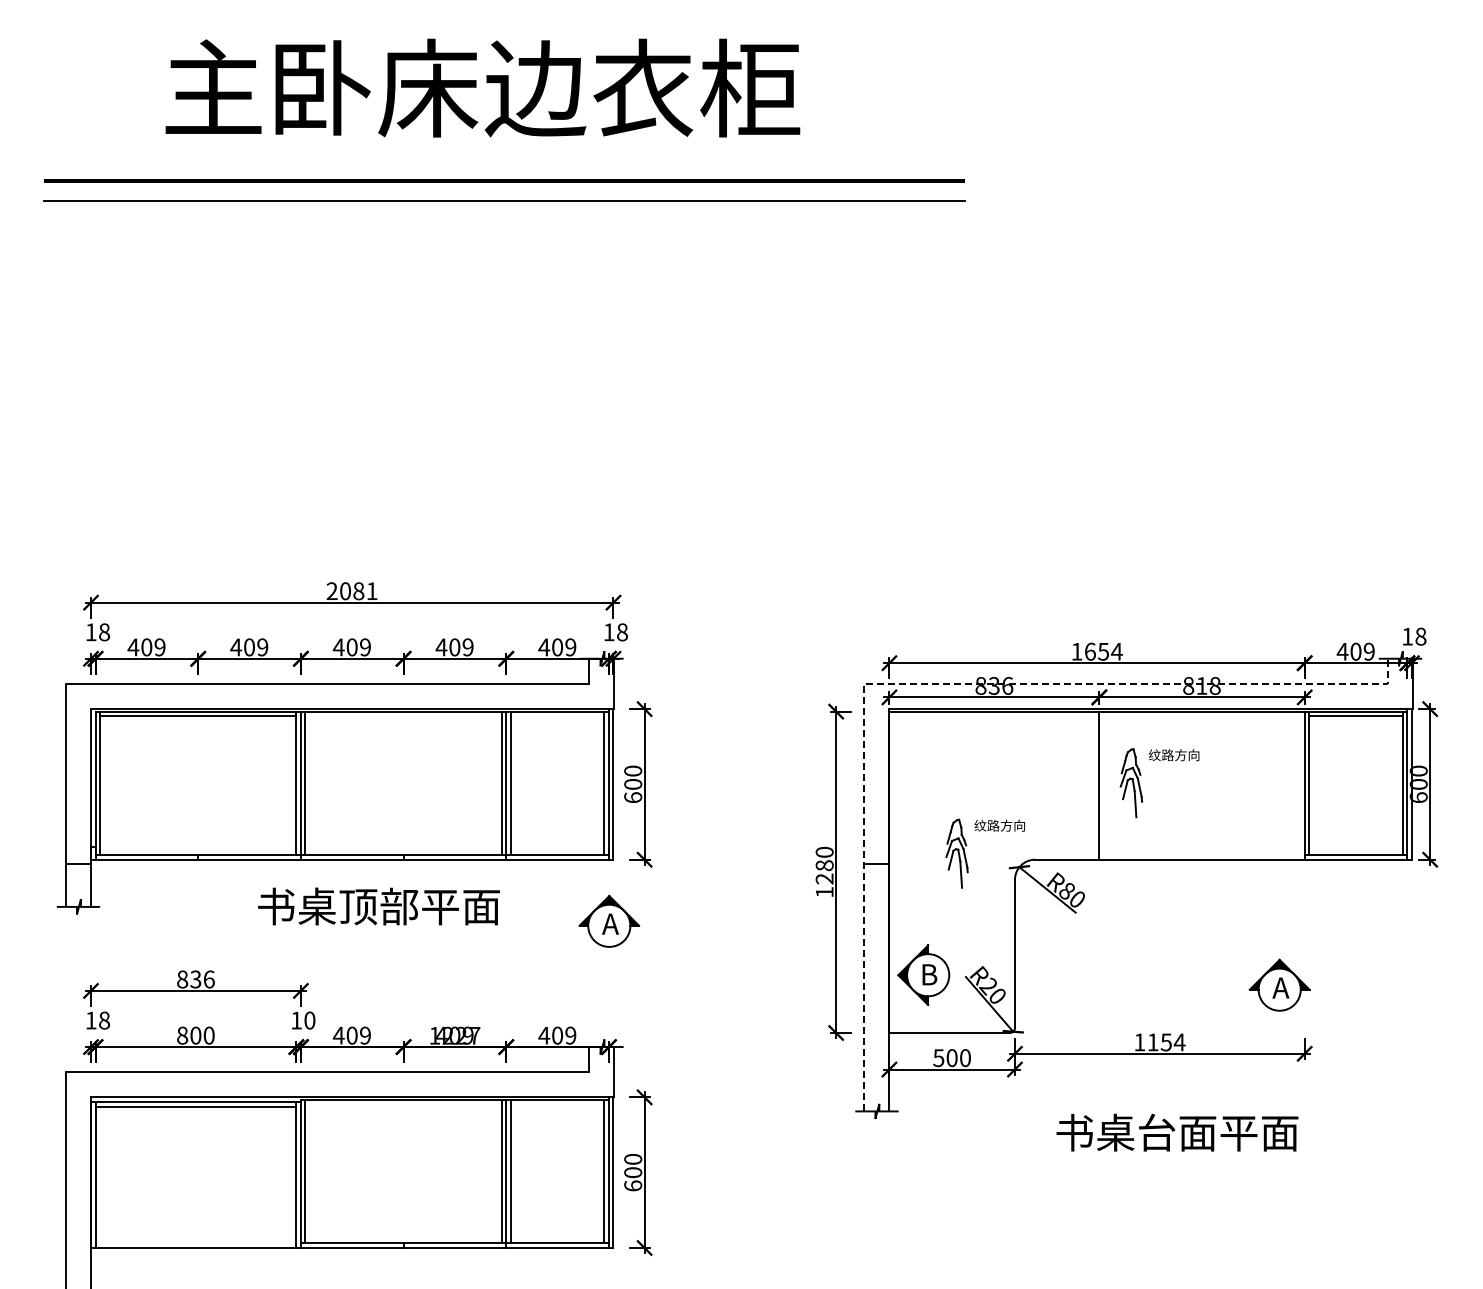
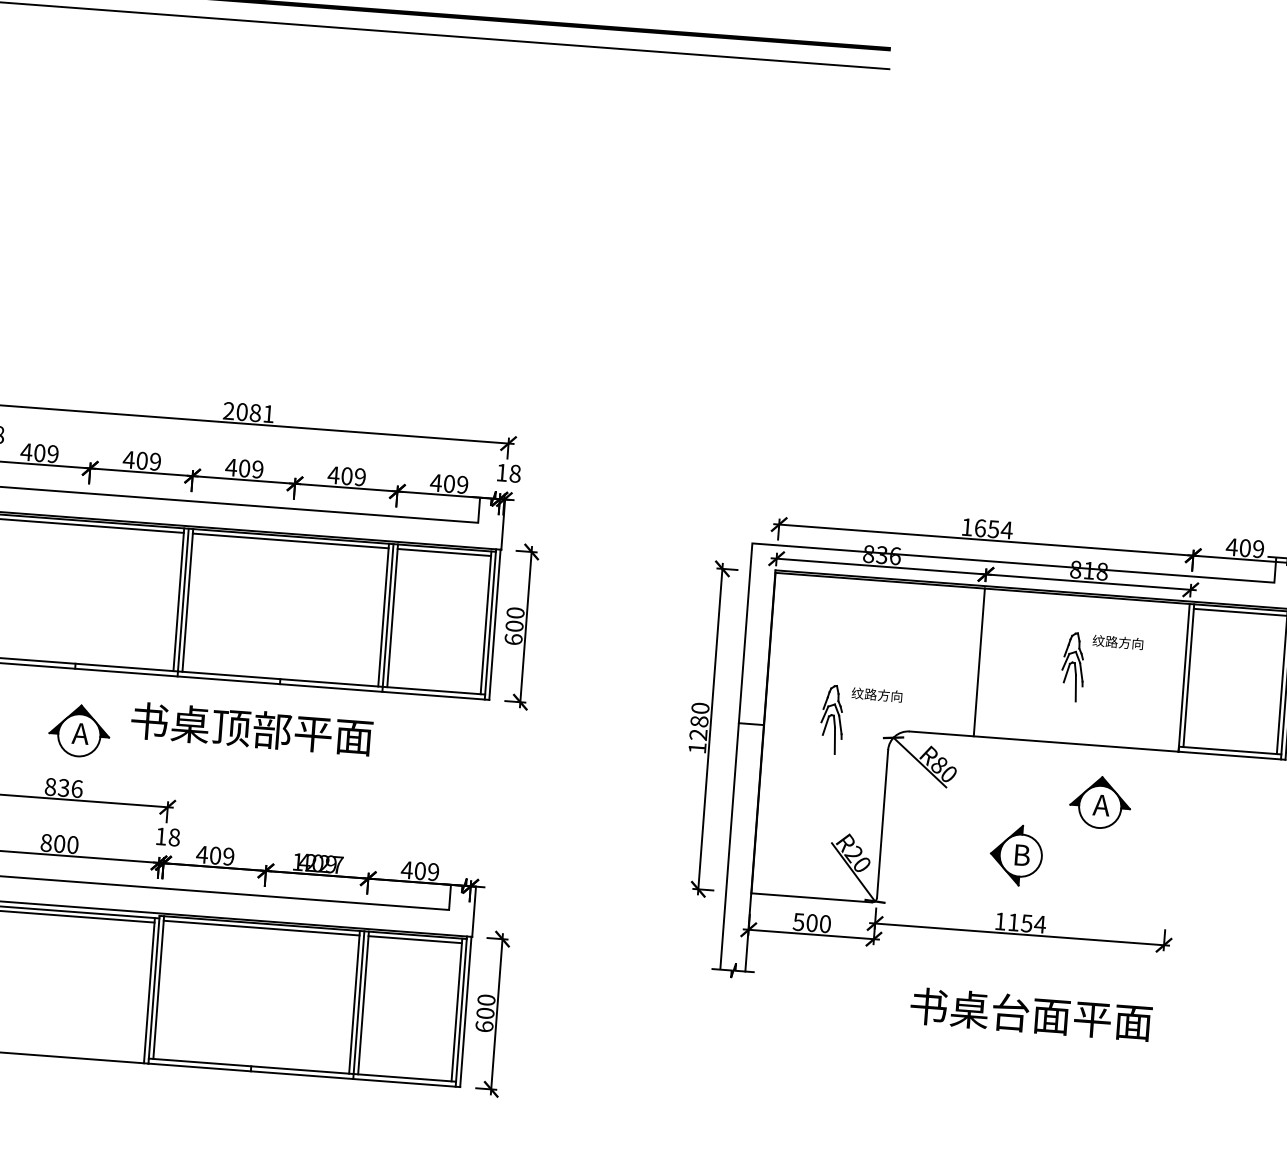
line: (925, 683) -> (813, 547), dashed -> solid
line: (403, 716) -> (290, 541), added
line: (557, 716) -> (444, 552), added
part: (1140, 785) -> (1082, 670), moved
part: (609, 920) -> (79, 730), moved
part: (923, 975) -> (1016, 855), moved
part: (1279, 984) -> (1100, 801), moved
text: (309, 1020) -> (174, 837), 10 -> 18
line: (403, 1104) -> (261, 928), added
line: (557, 1104) -> (415, 939), added

